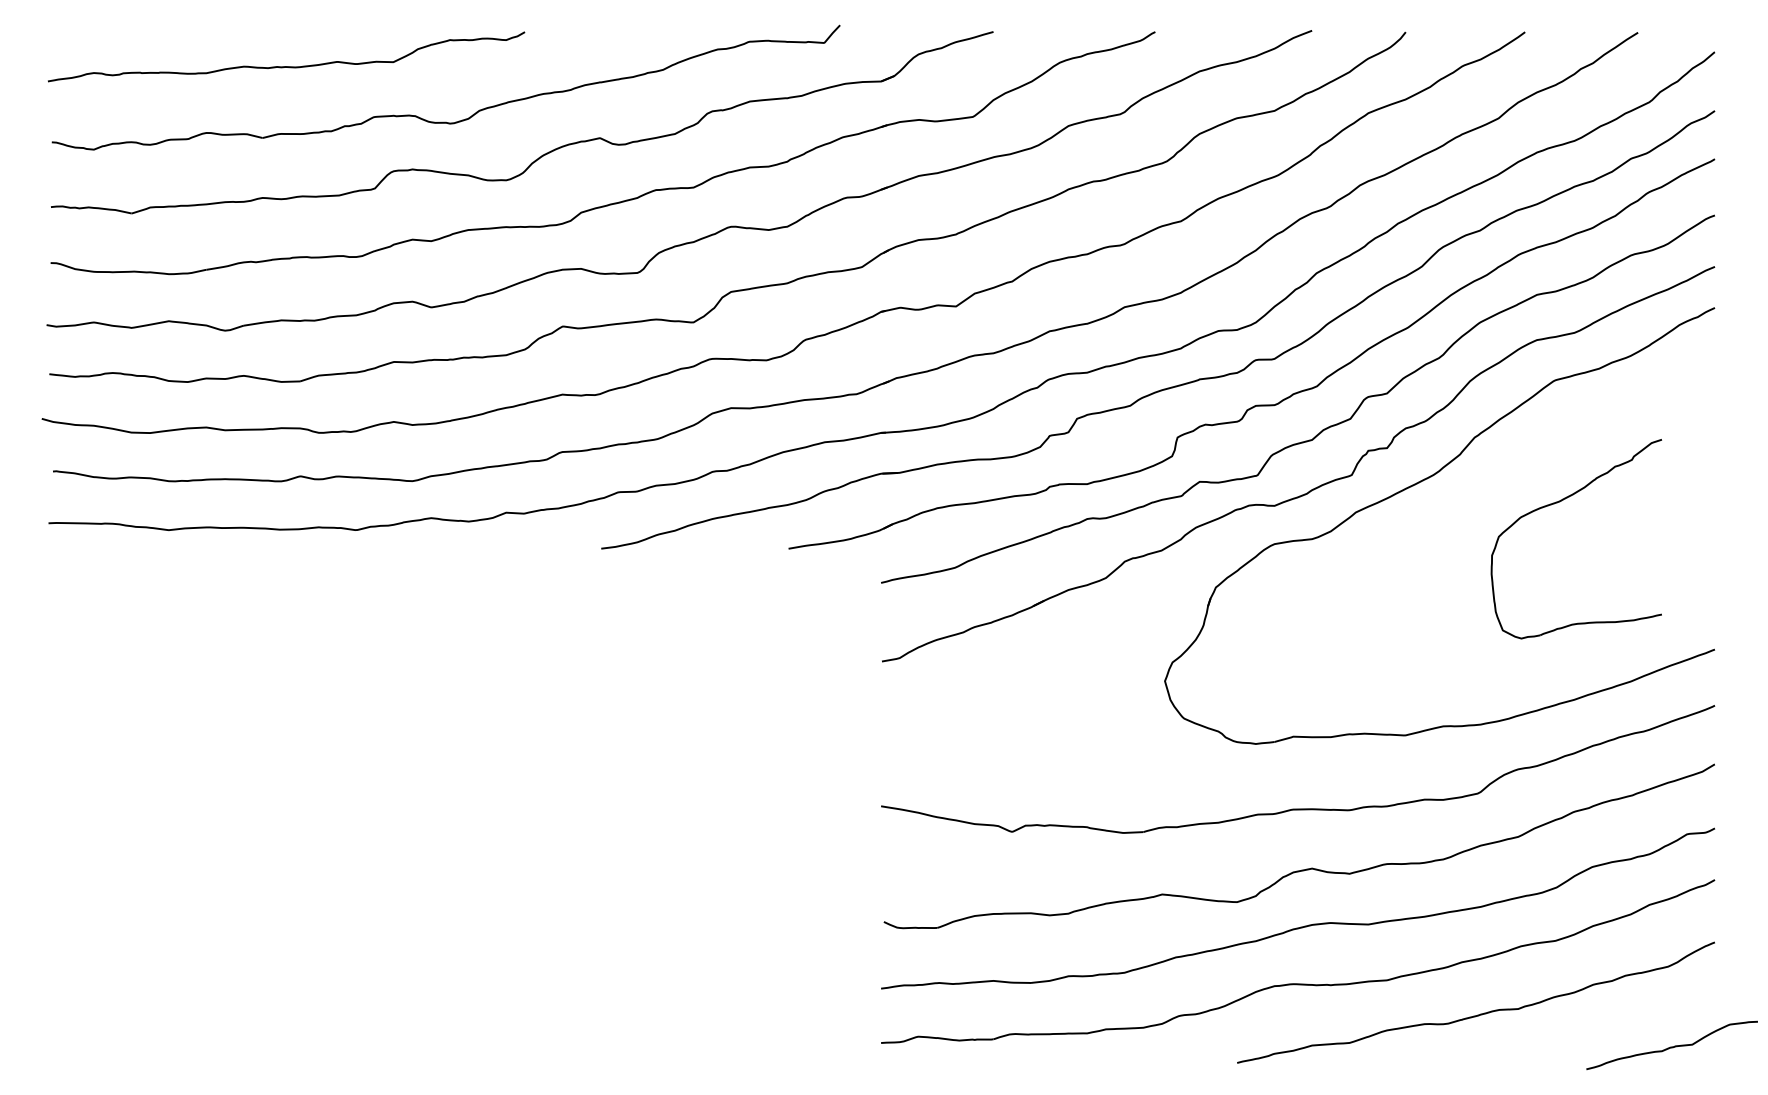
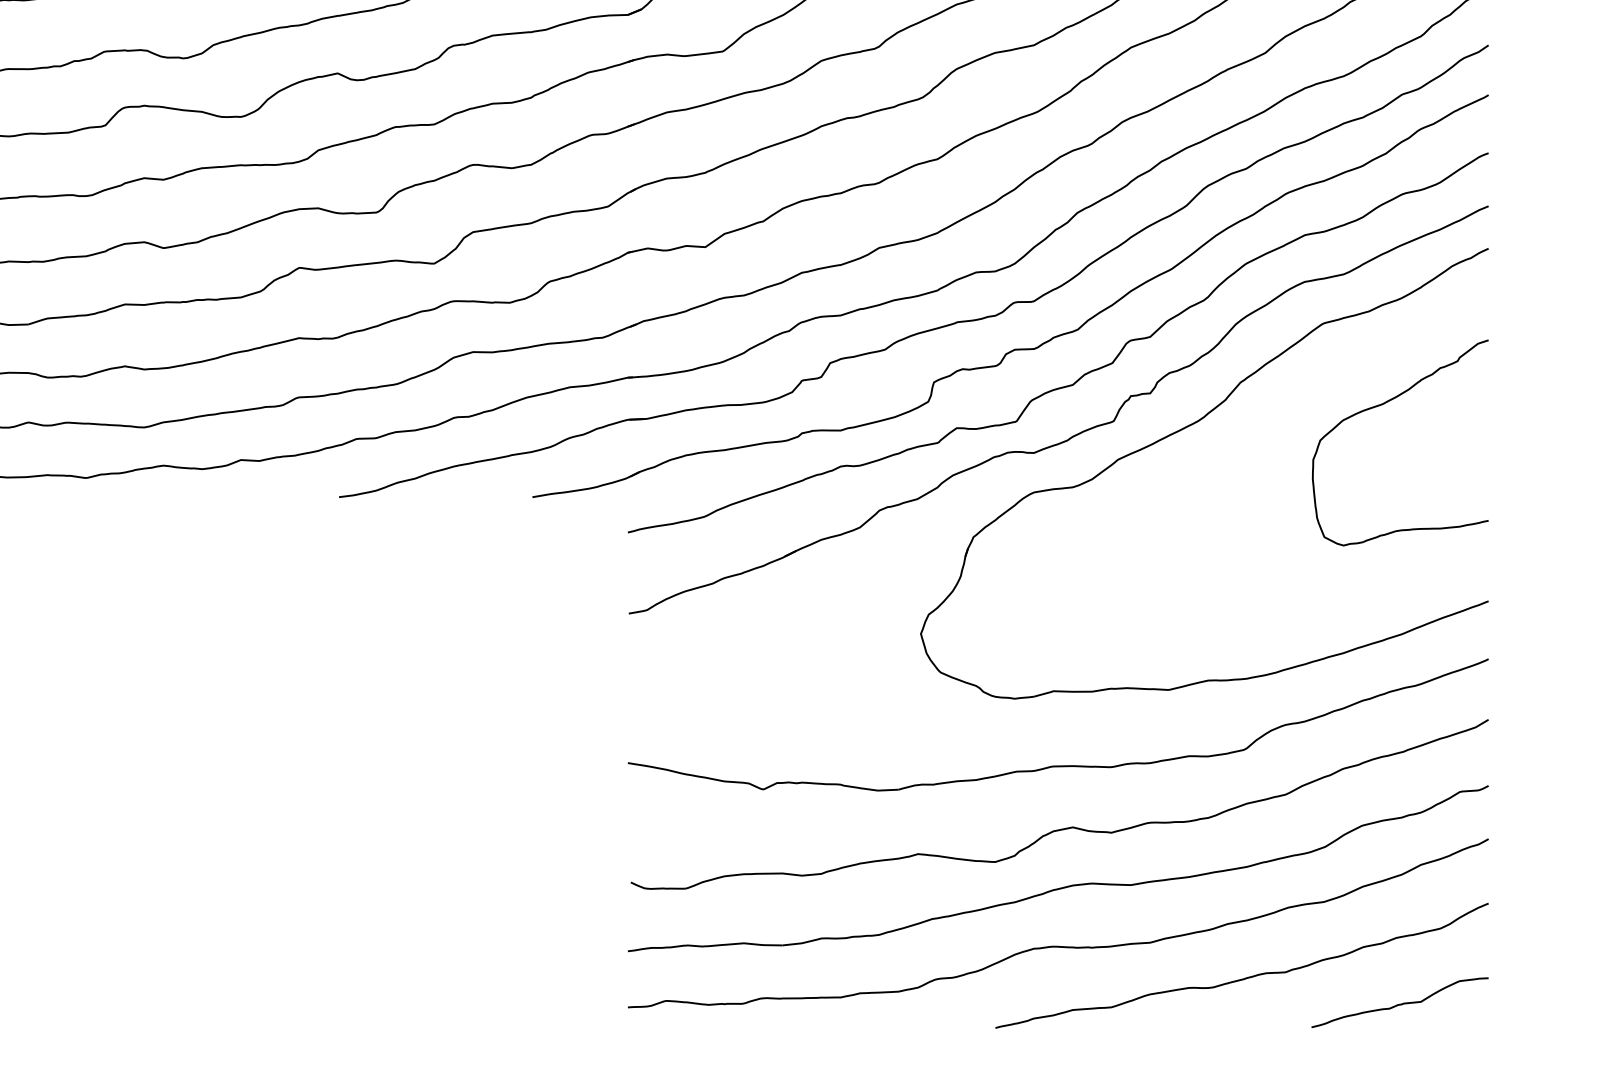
part: (1557, 503) -> (1380, 406), moved
curve: (1671, 1046) -> (1399, 1003), moved

